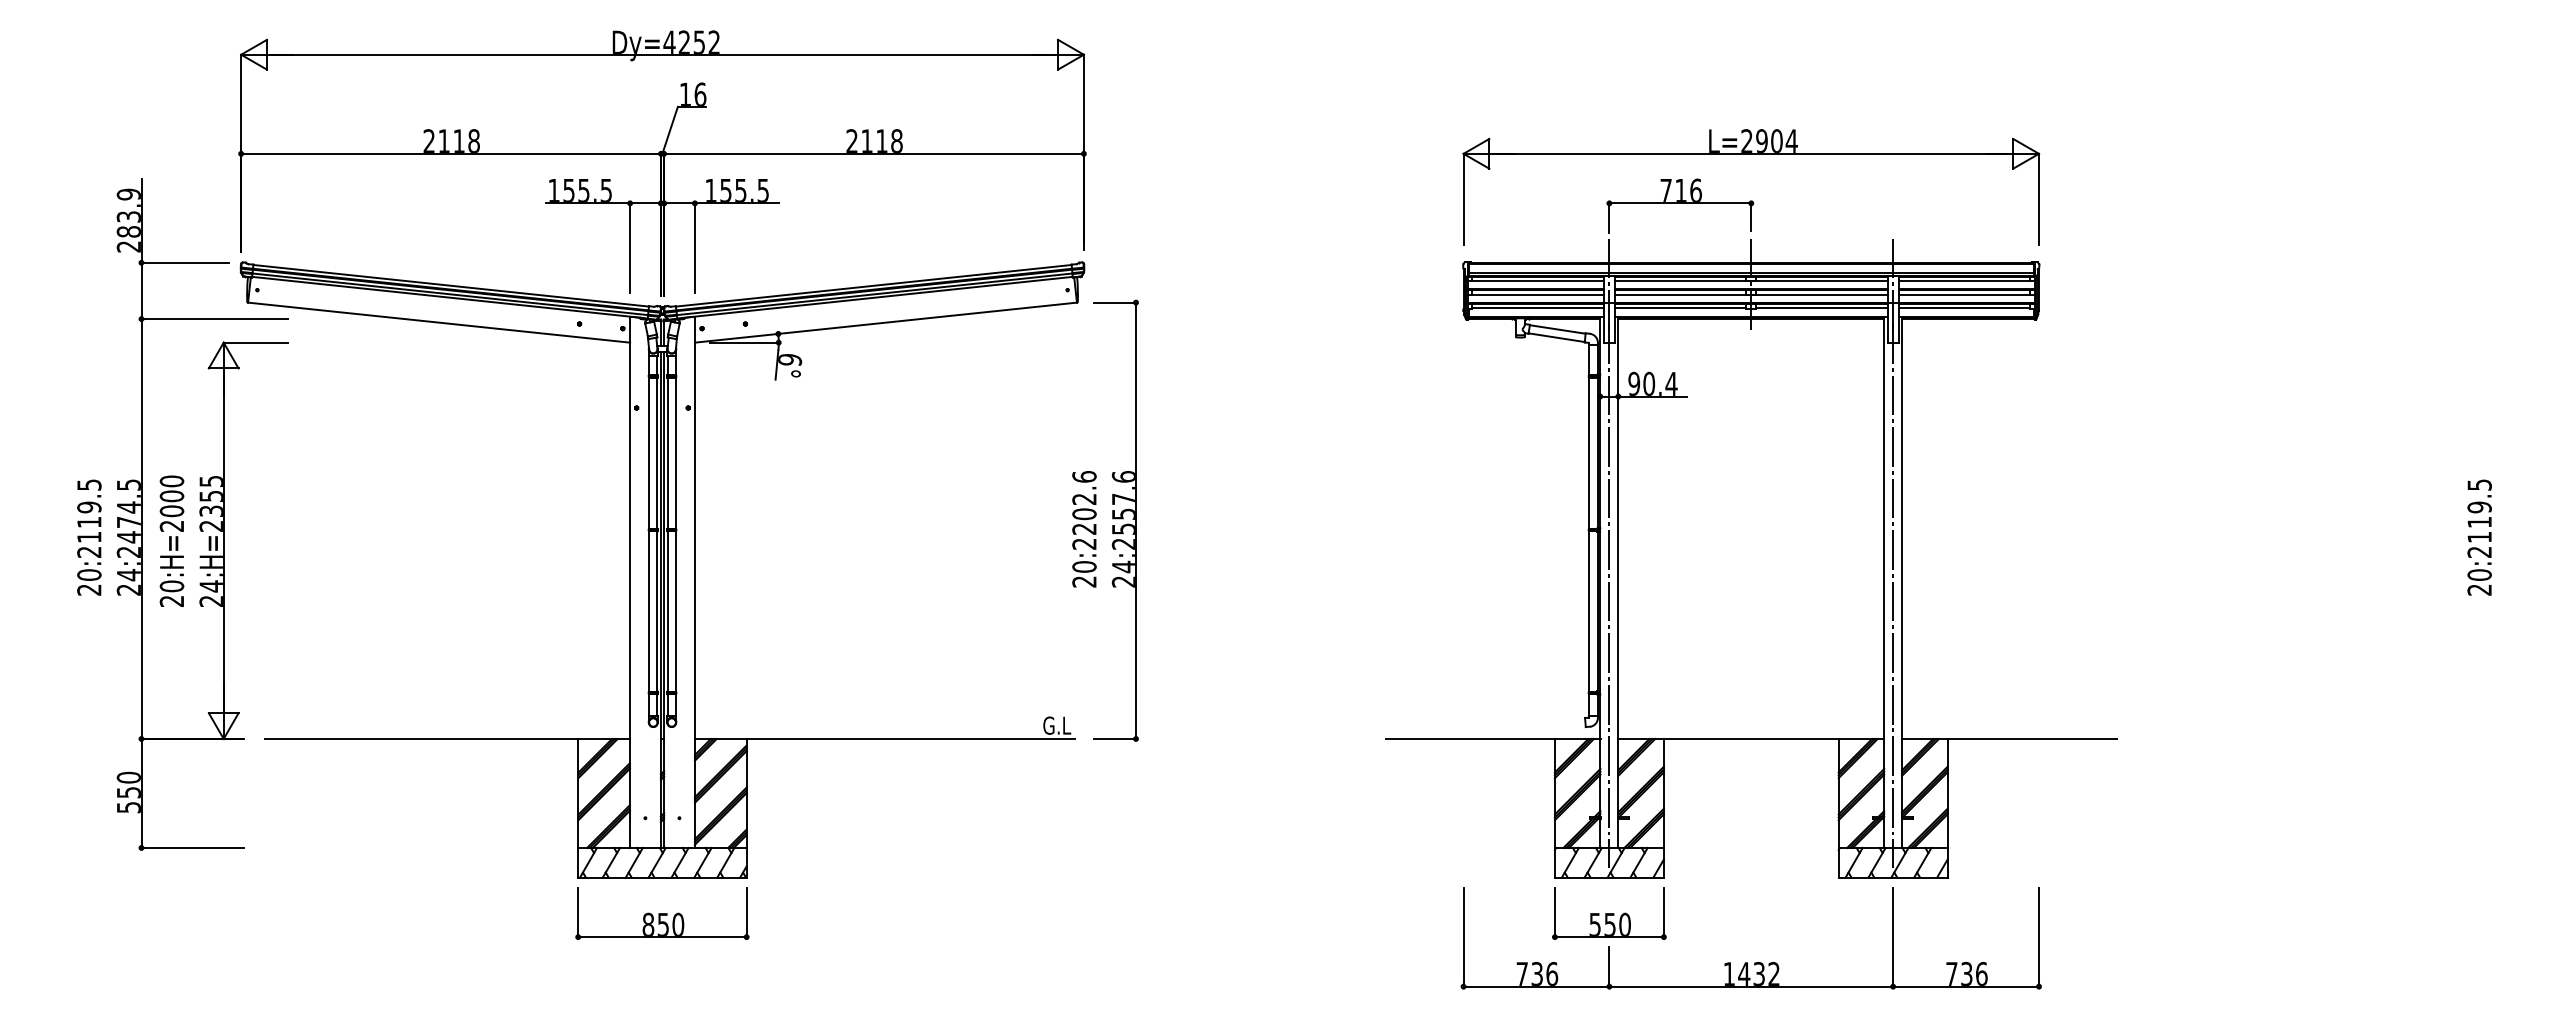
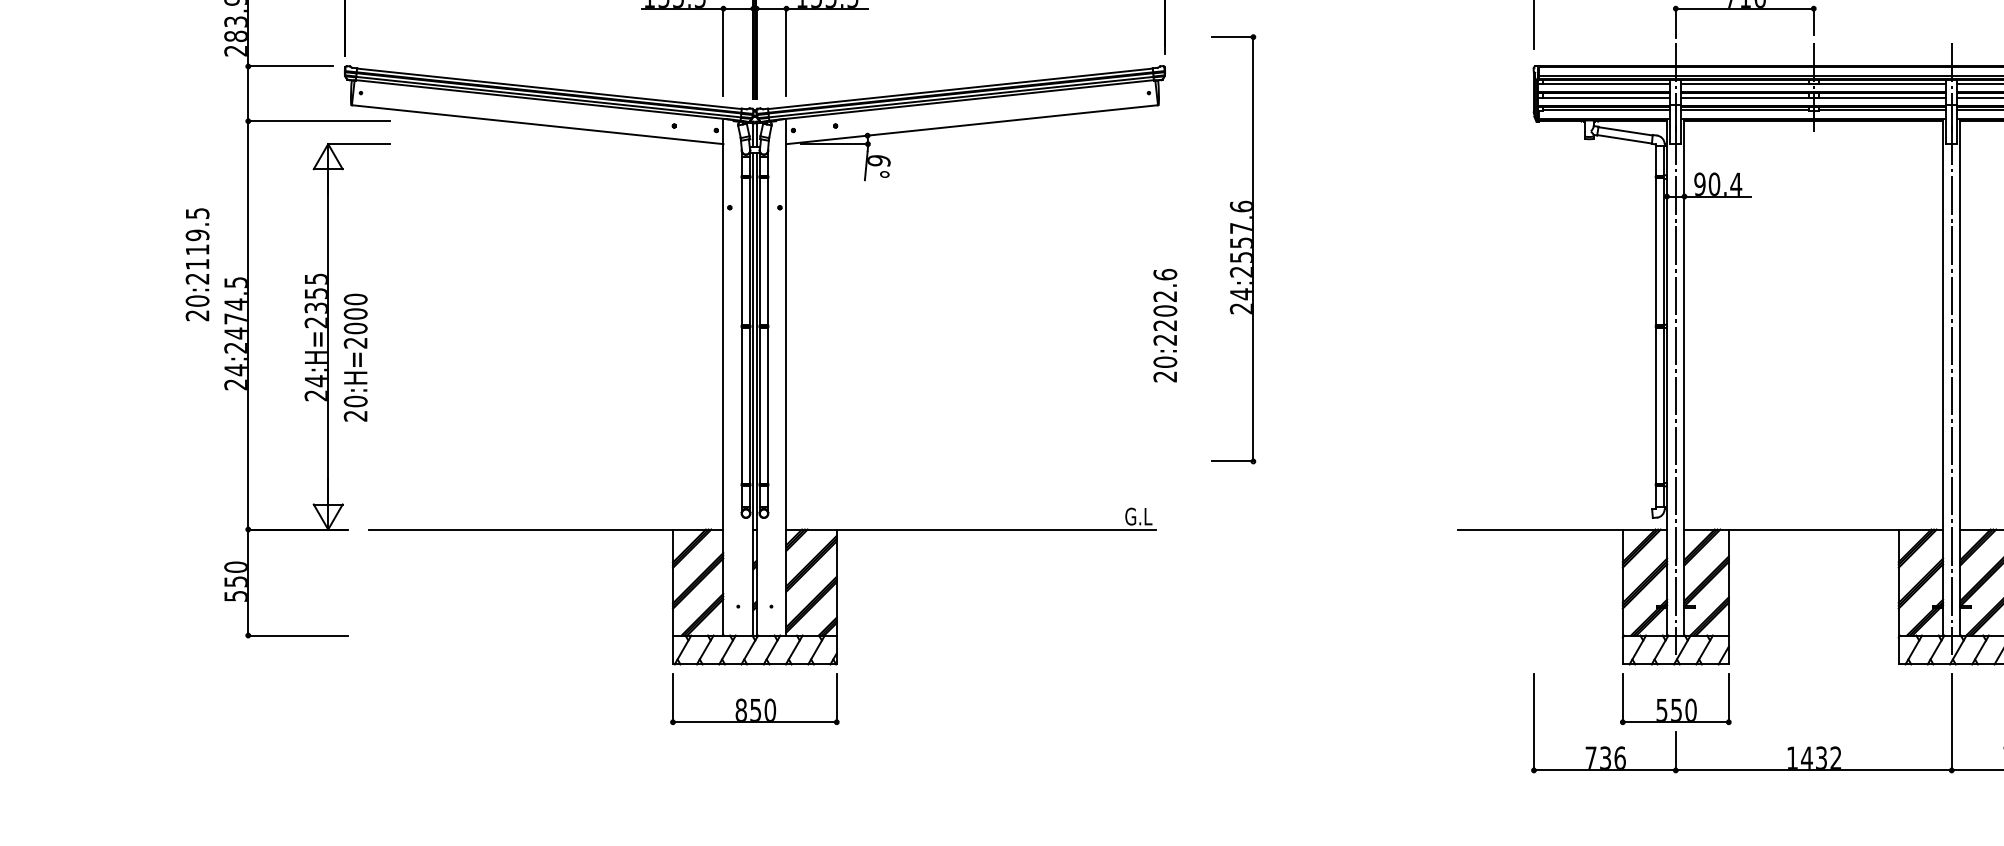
part: (1115, 520) -> (1233, 249), moved
text: (89, 537) -> (197, 264), moved
text: (171, 540) -> (355, 356), moved

